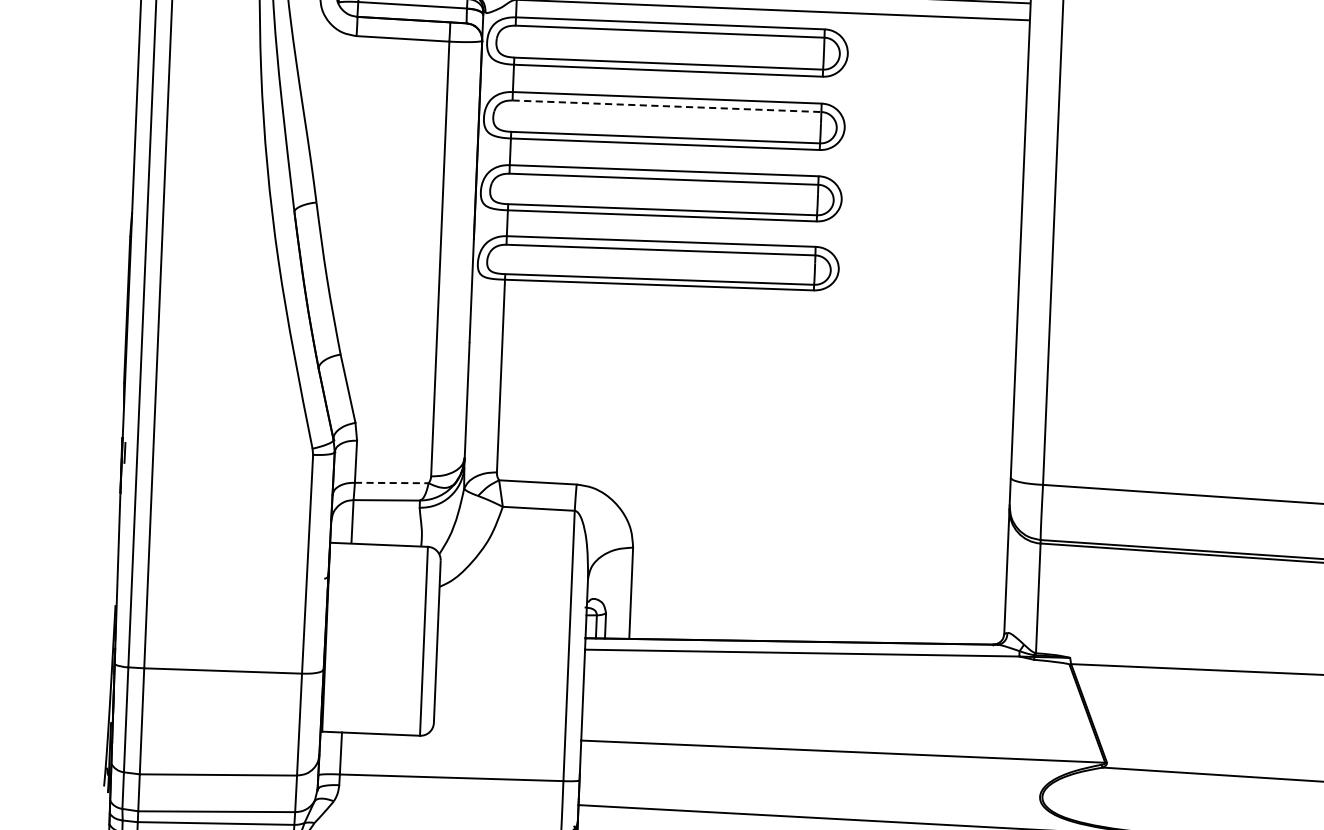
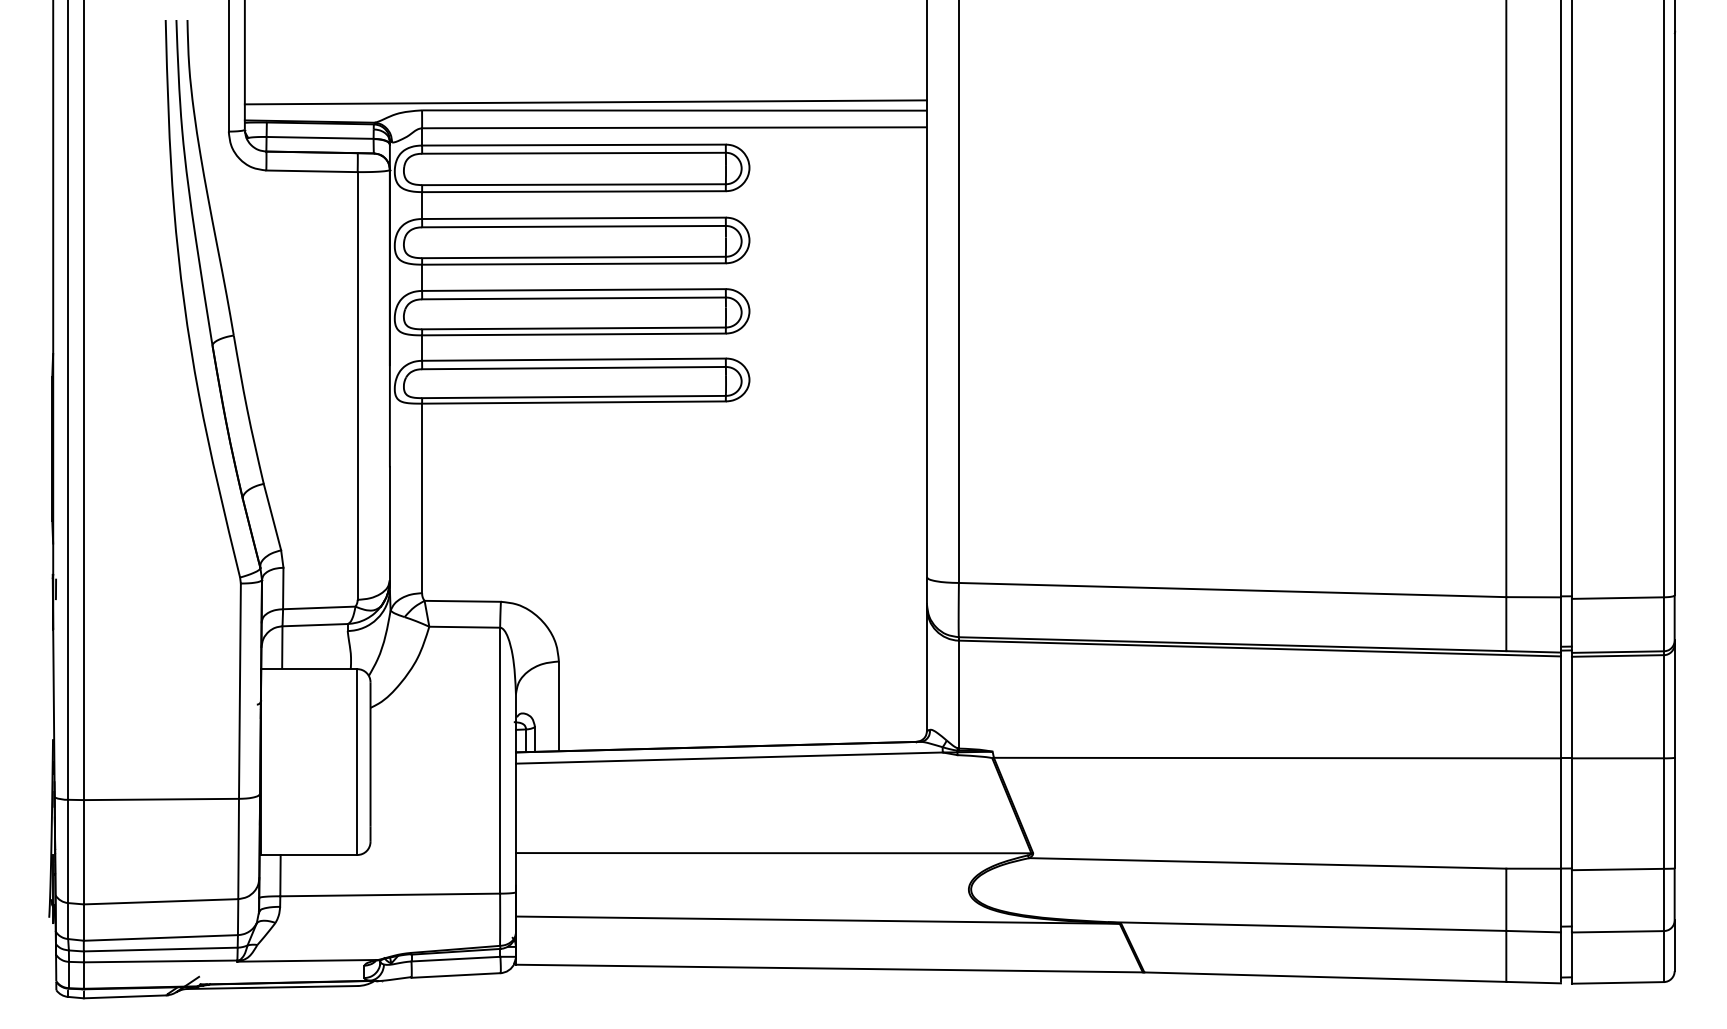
line: (667, 106) -> (574, 226), dashed -> solid
line: (392, 482) -> (319, 607), dashed -> solid

